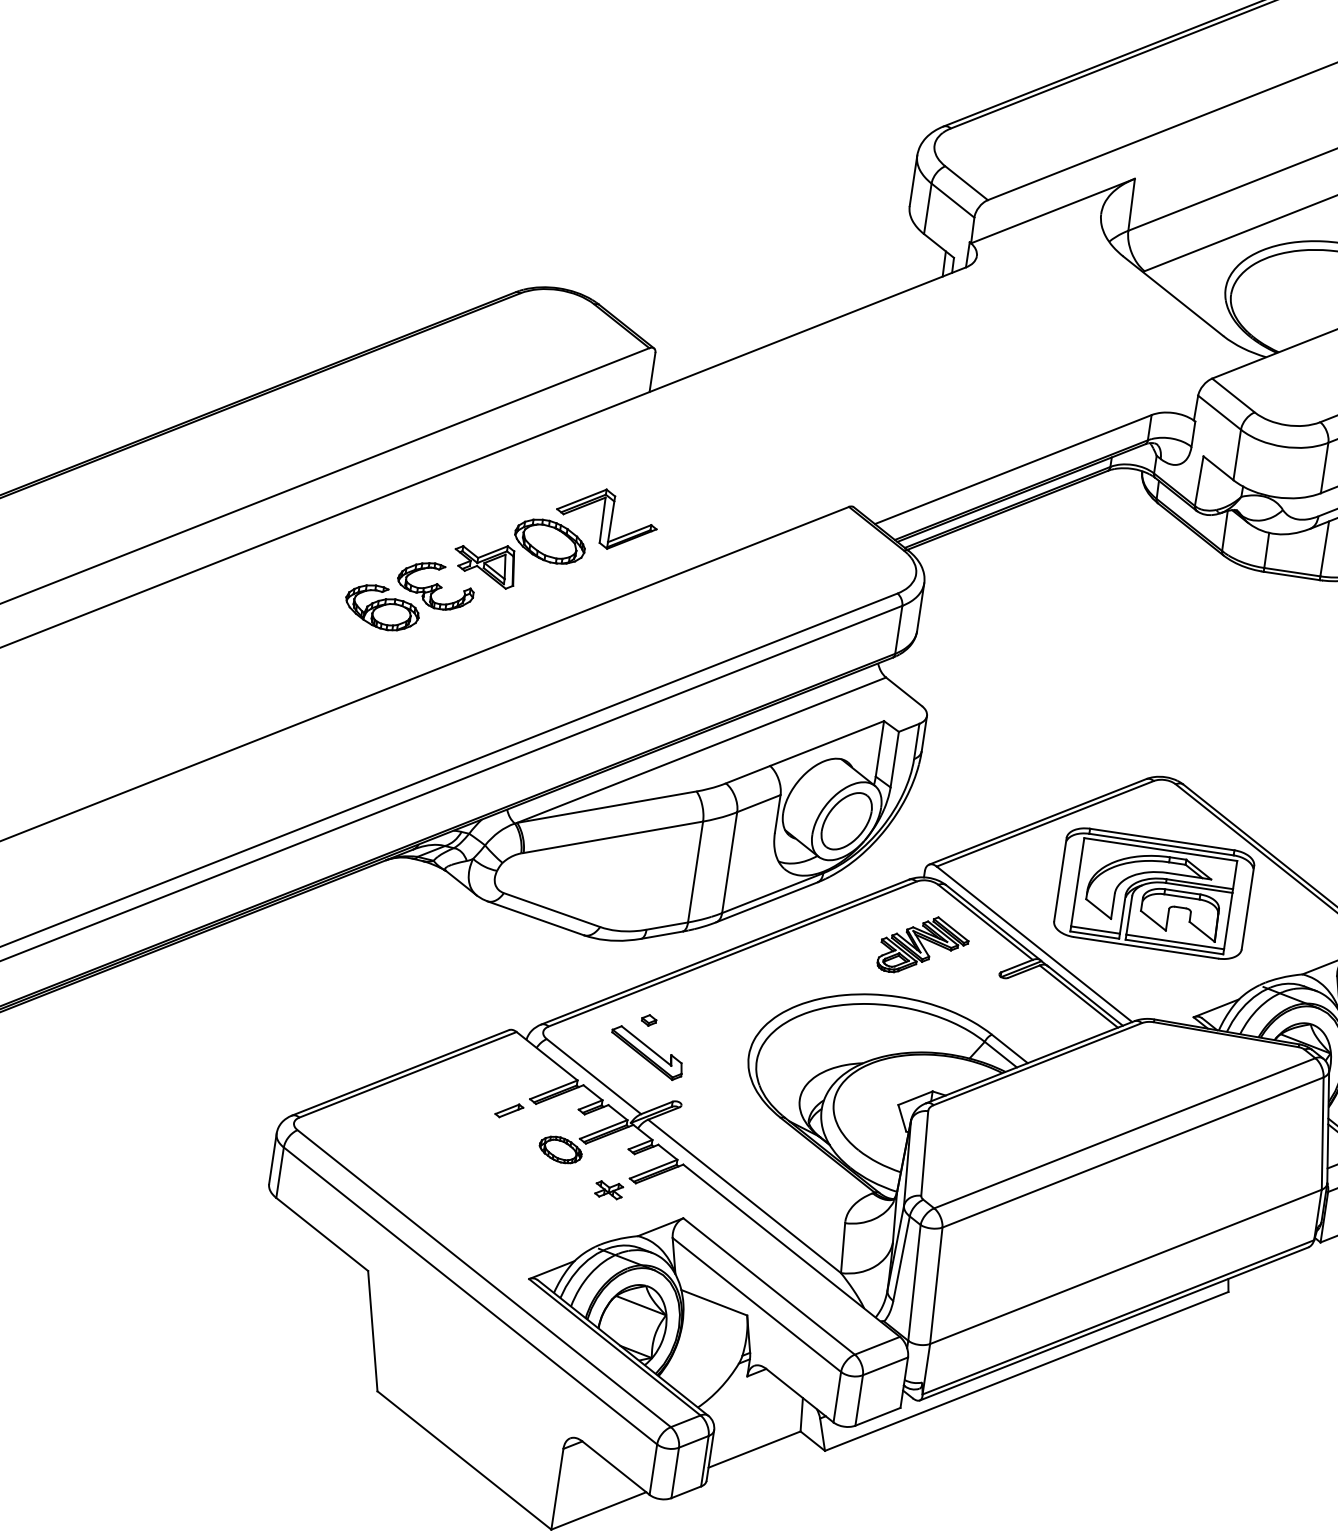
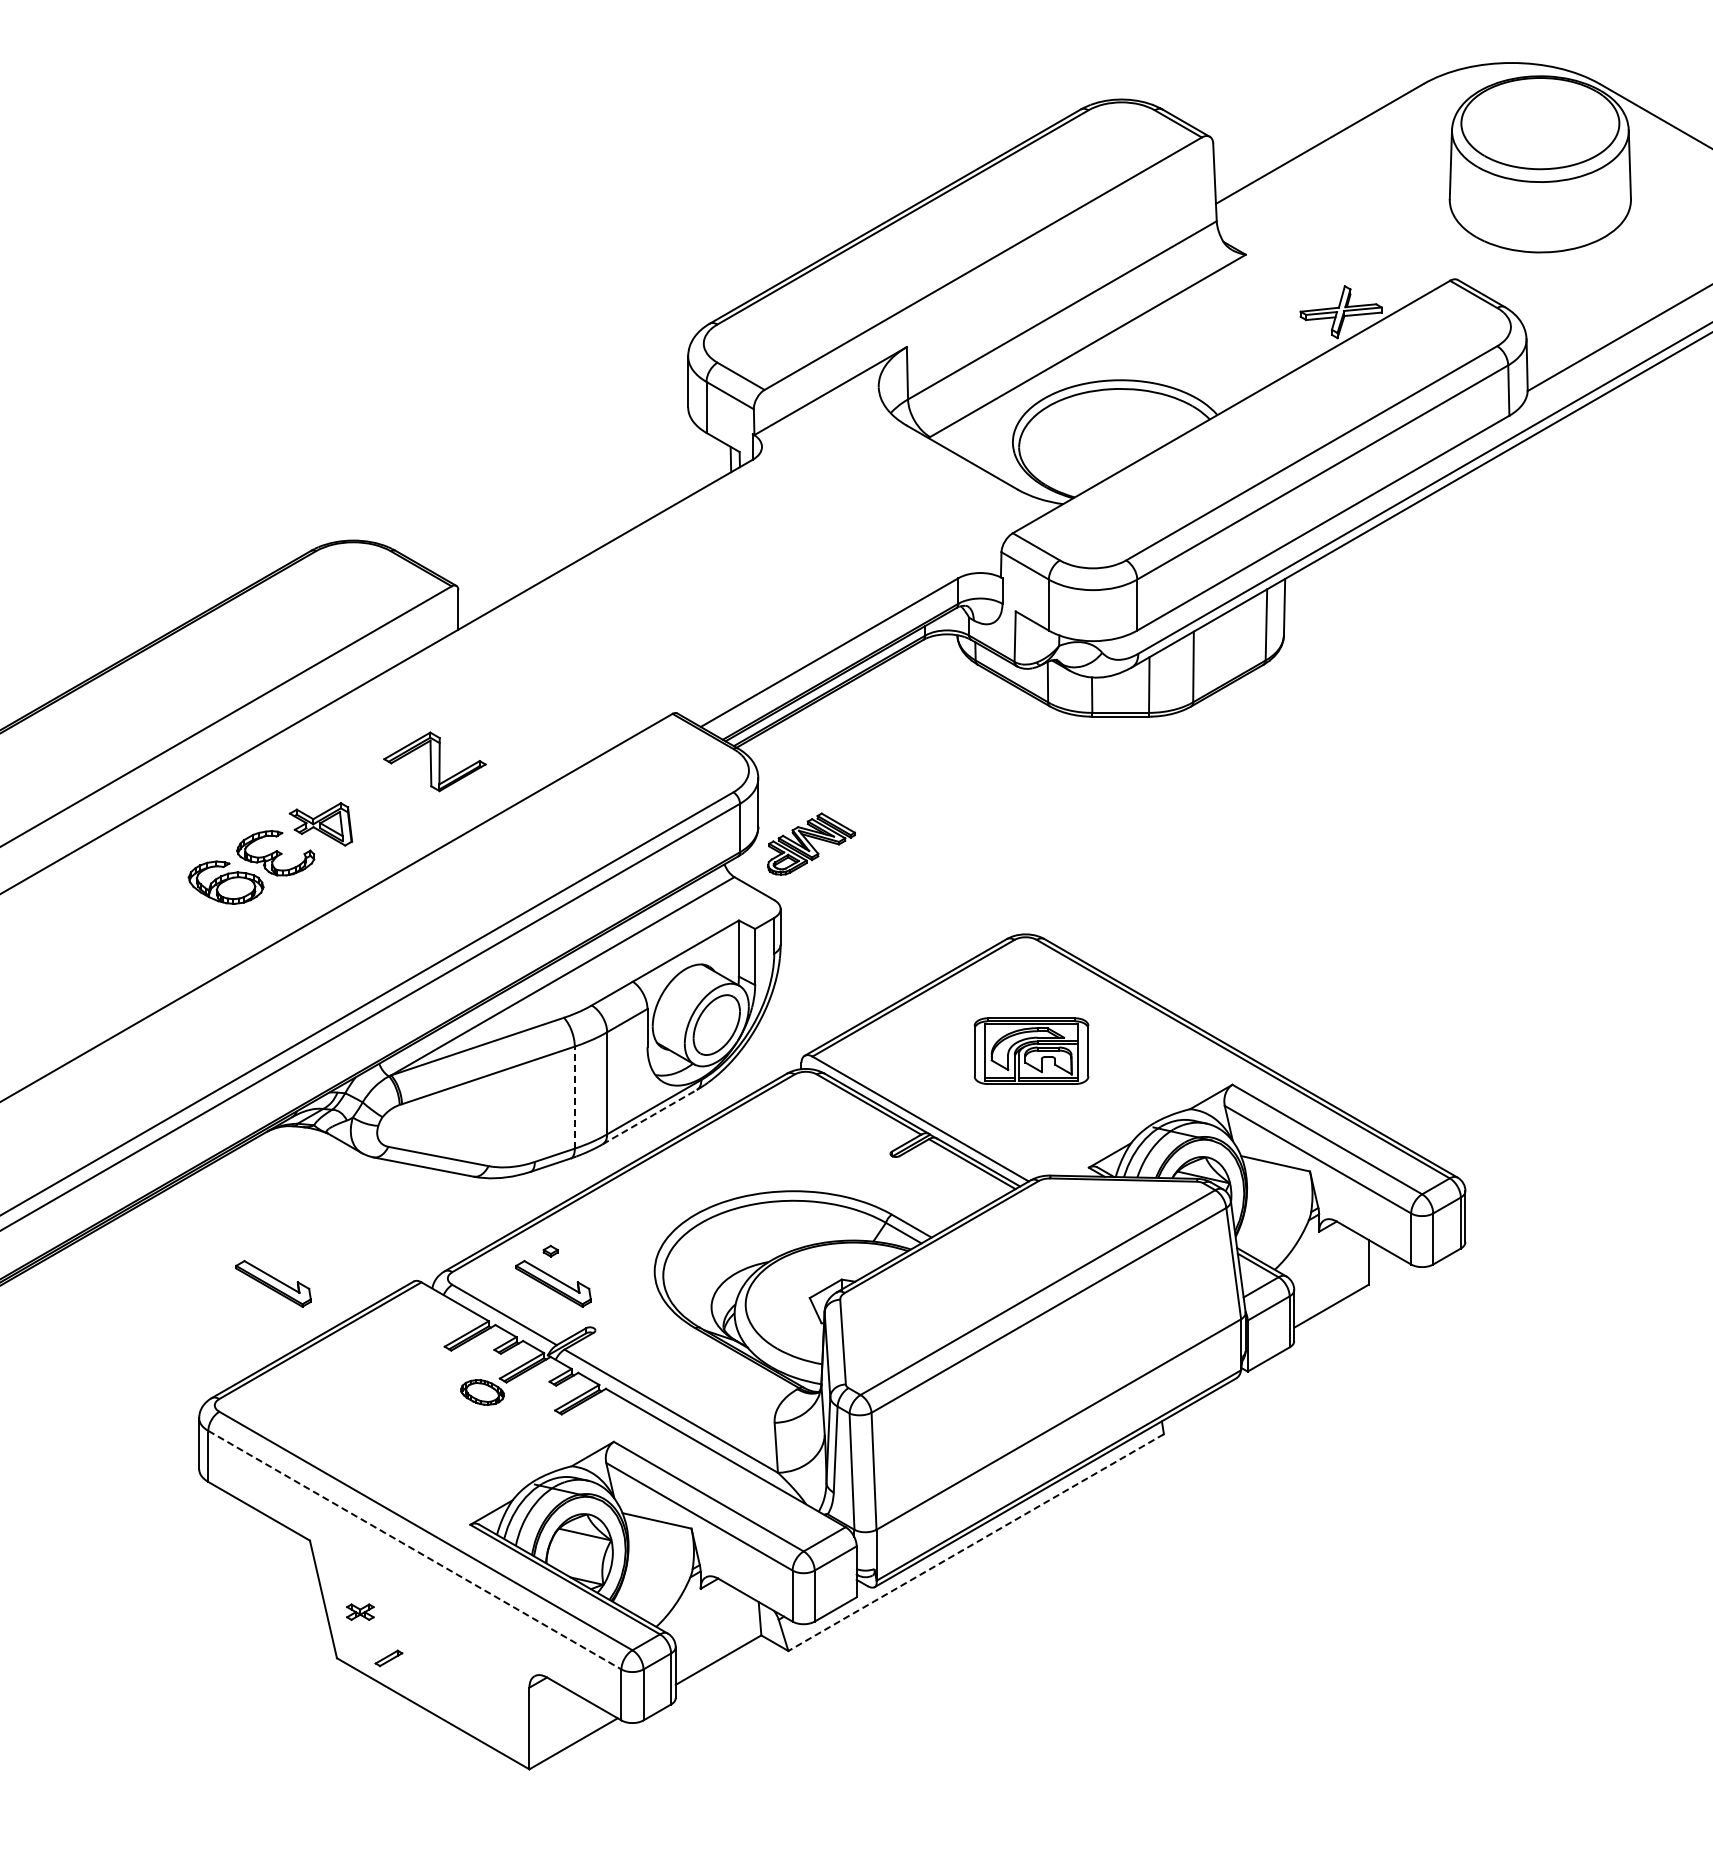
part: (549, 540) -> (381, 791), removed
line: (695, 871) -> (574, 1097), solid -> dashed
part: (1154, 892) -> (1031, 1050), size x0.6
line: (767, 901) -> (650, 1116), solid -> dashed
part: (923, 945) -> (811, 843), moved
part: (370, 1011) -> (273, 1283), added
part: (508, 1110) -> (388, 1658), moved
part: (609, 1189) -> (360, 1611), moved
line: (470, 1296) -> (414, 1550), solid -> dashed
line: (1027, 1371) -> (976, 1542), solid -> dashed

